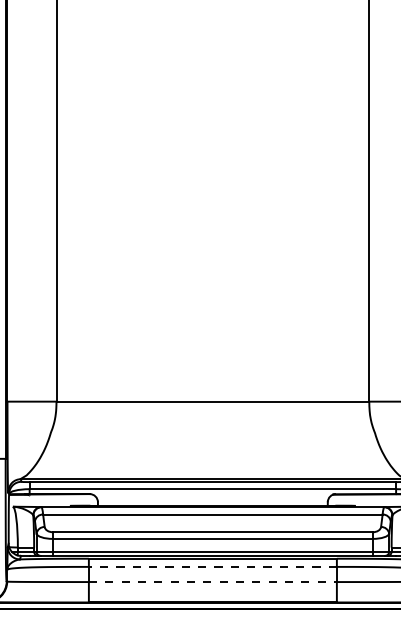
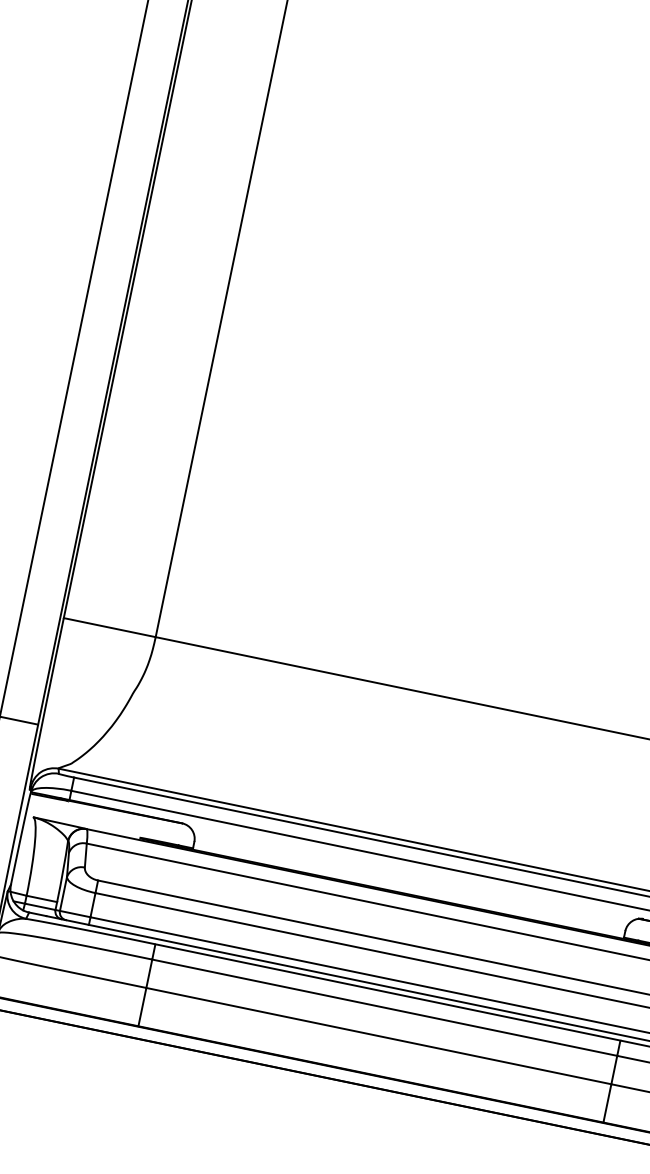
line: (212, 566) -> (384, 1006), dashed -> solid
line: (212, 582) -> (377, 1036), dashed -> solid

